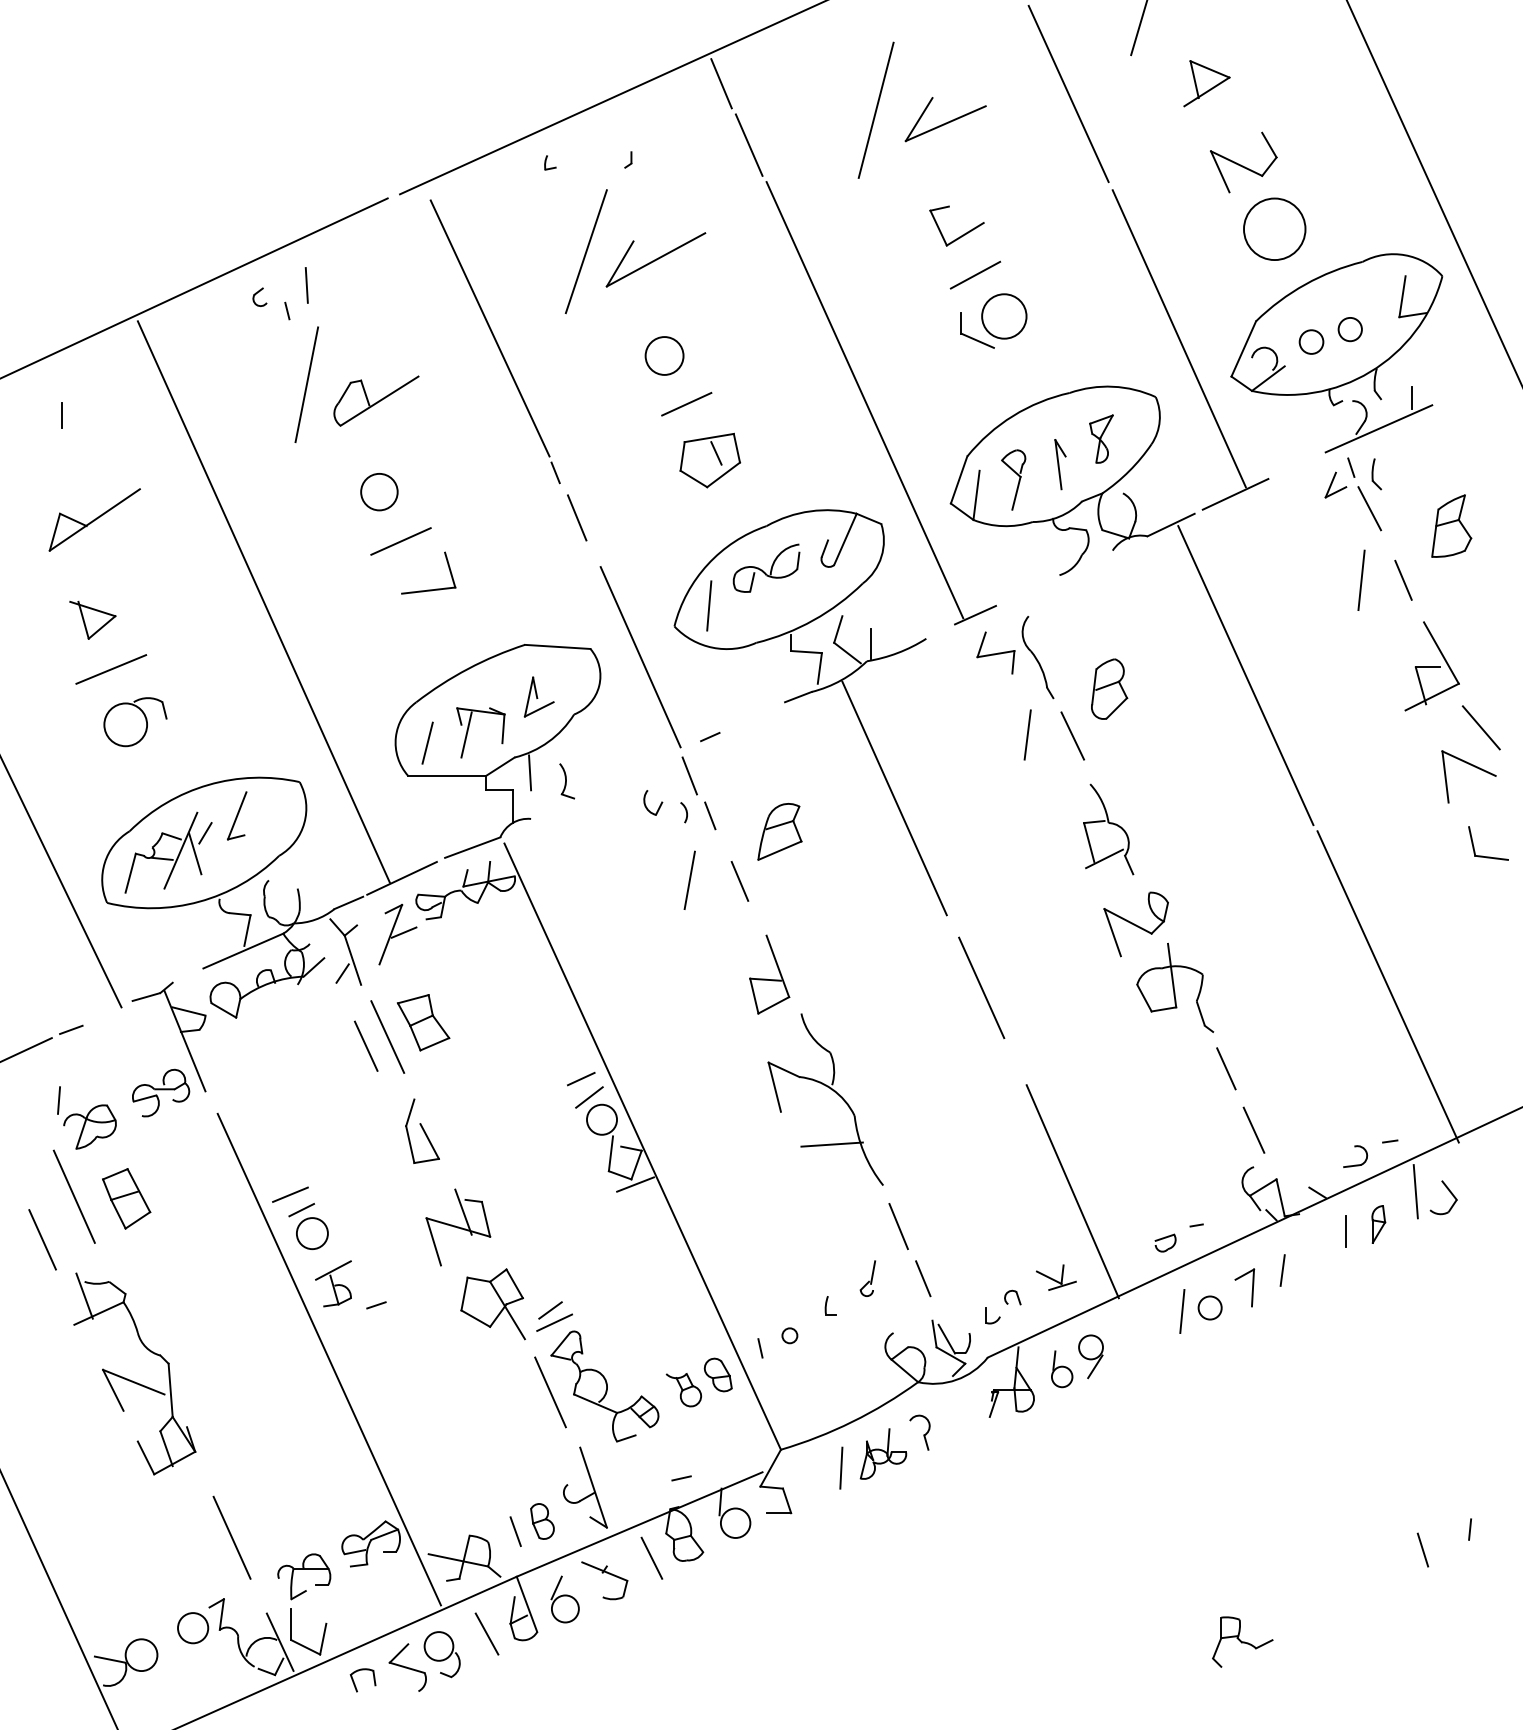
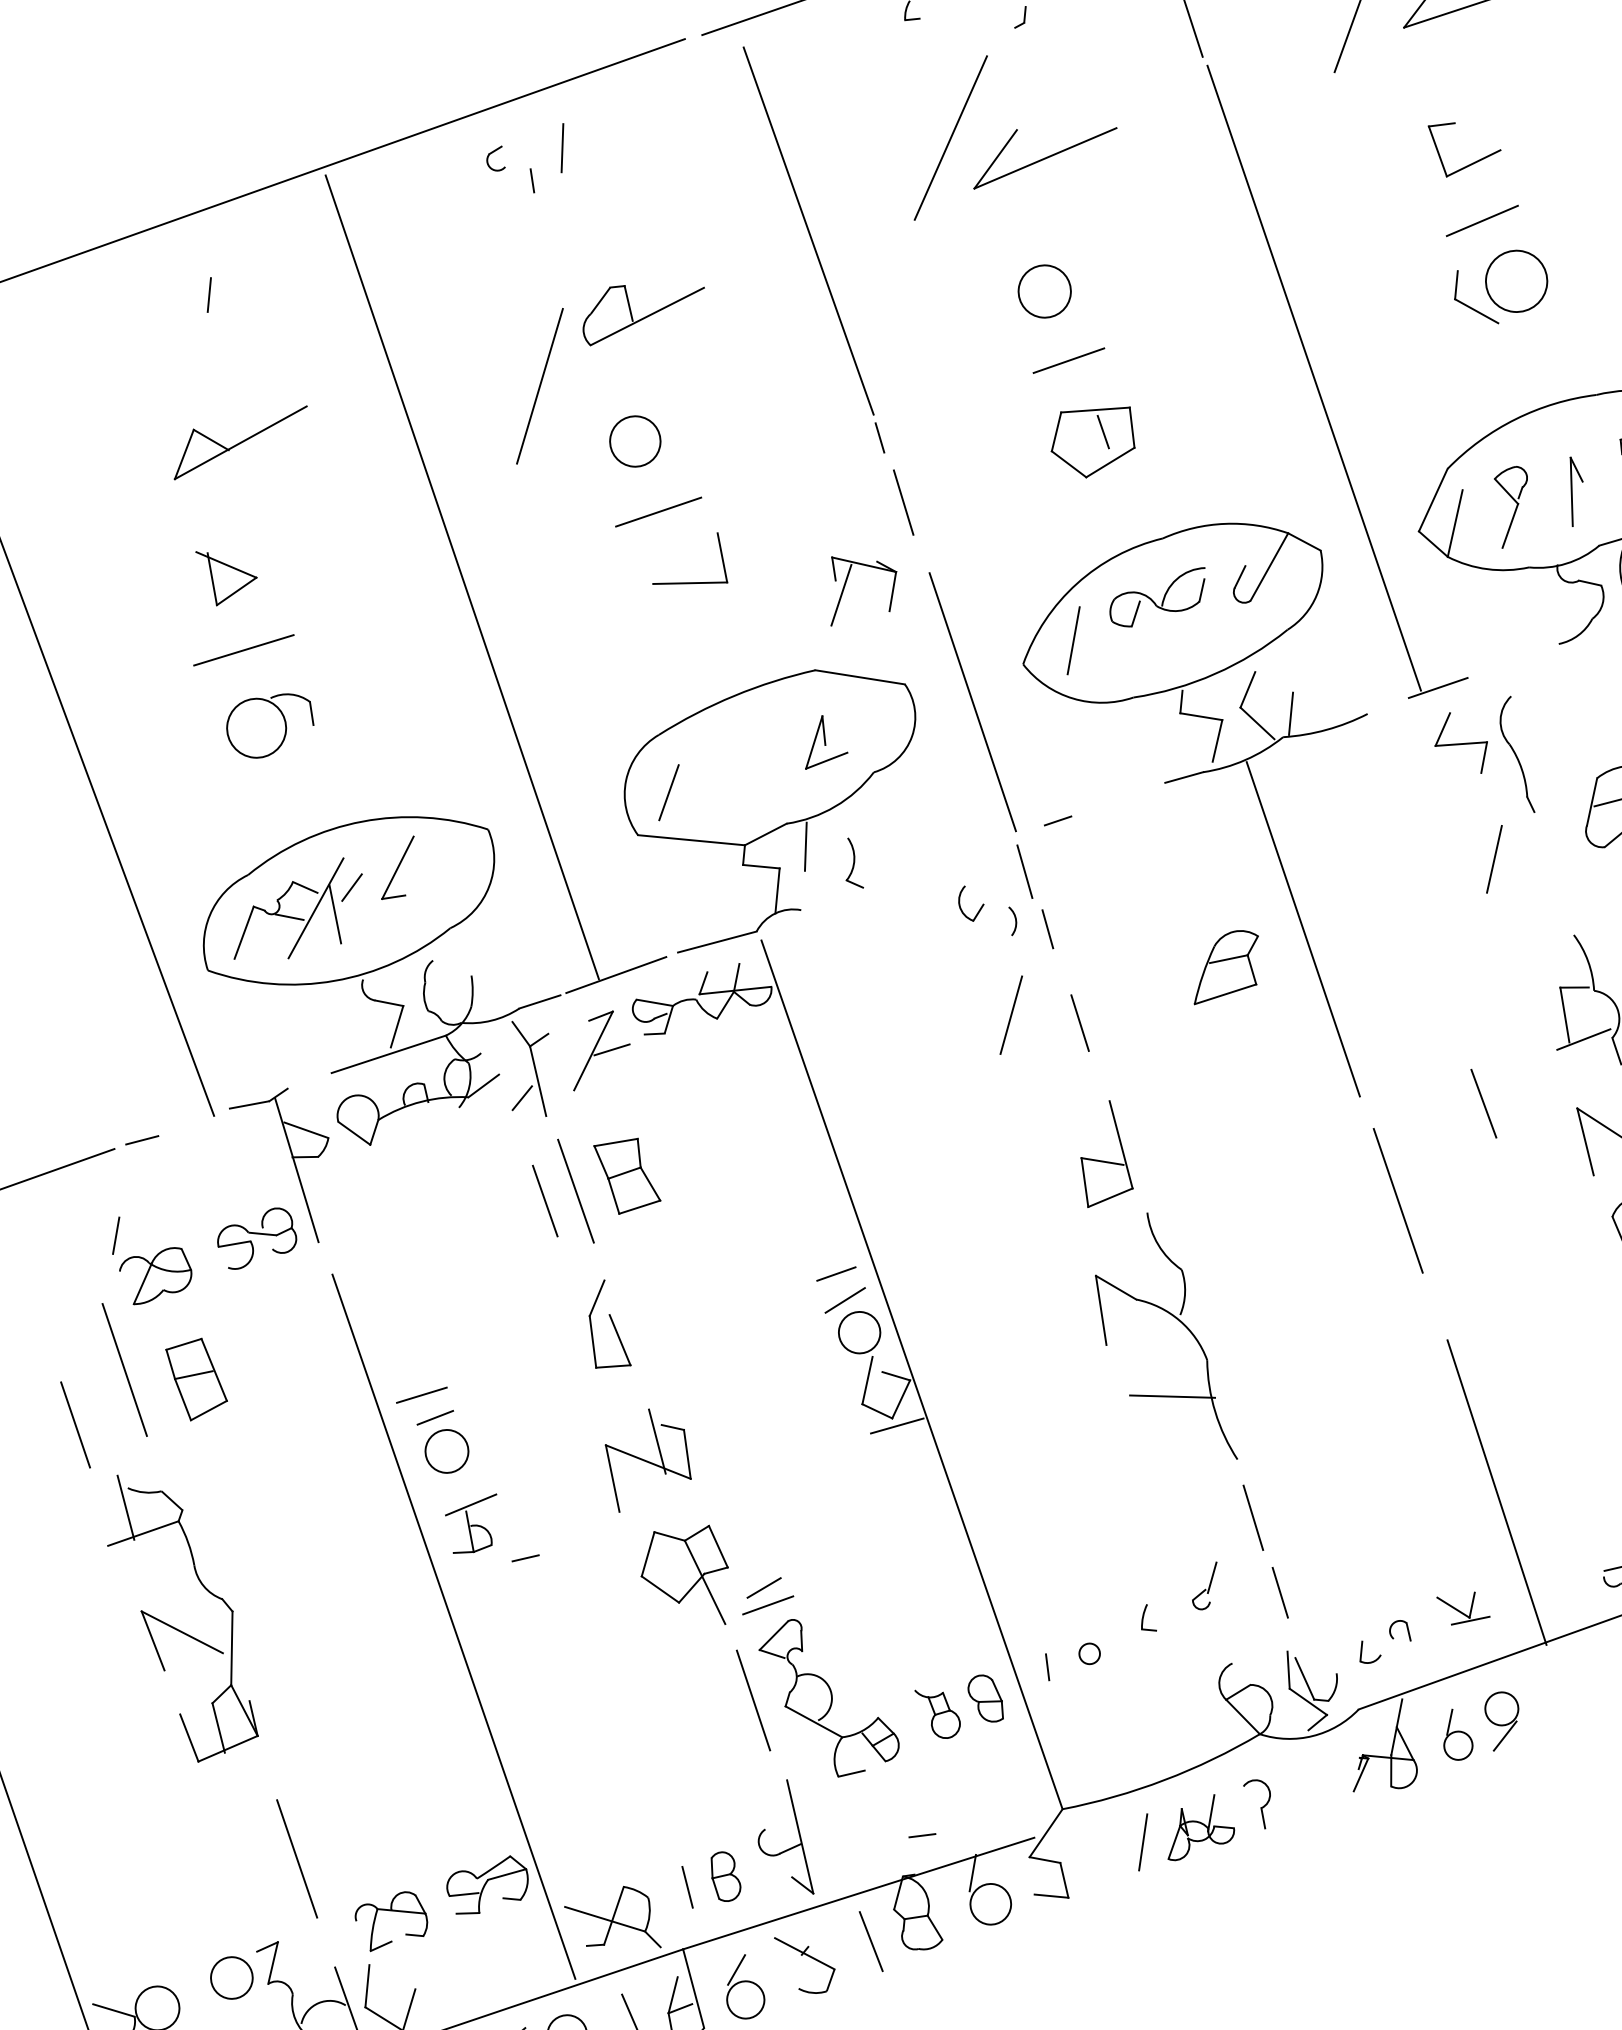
line: (306, 384) -> (539, 385), moved
part: (468, 732) -> (844, 592), moved
line: (1072, 735) -> (1483, 1102), moved
part: (779, 831) -> (1227, 967), moved

